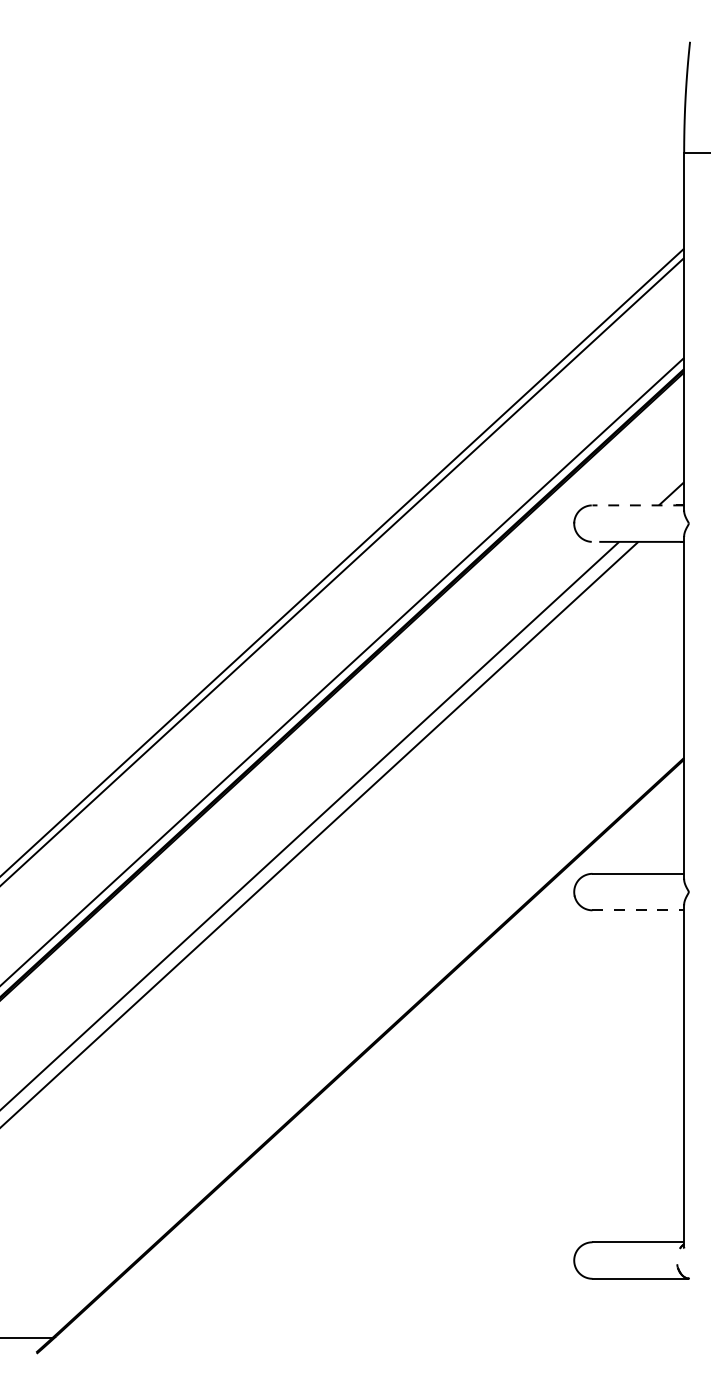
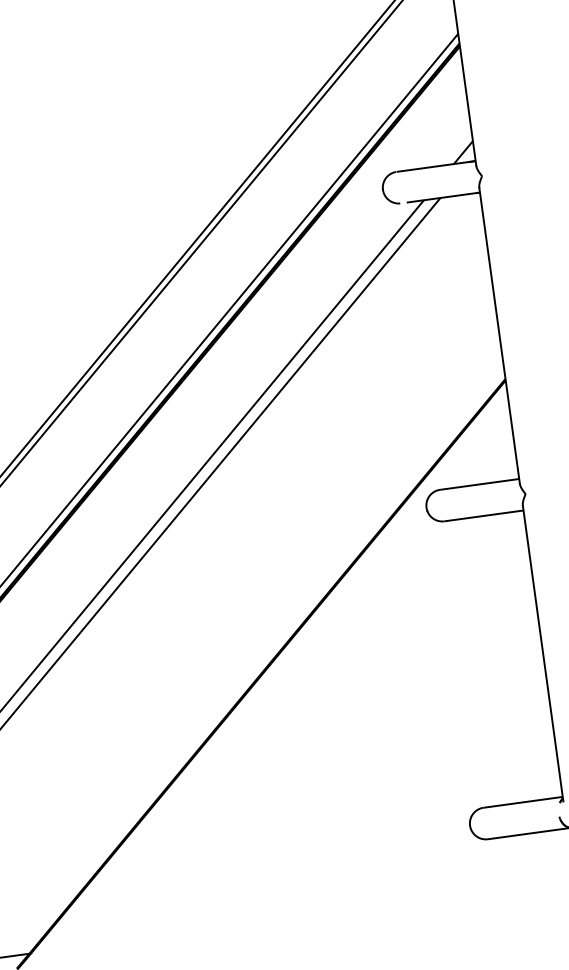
line: (638, 505) -> (436, 166), dashed -> solid
line: (638, 910) -> (484, 516), dashed -> solid

